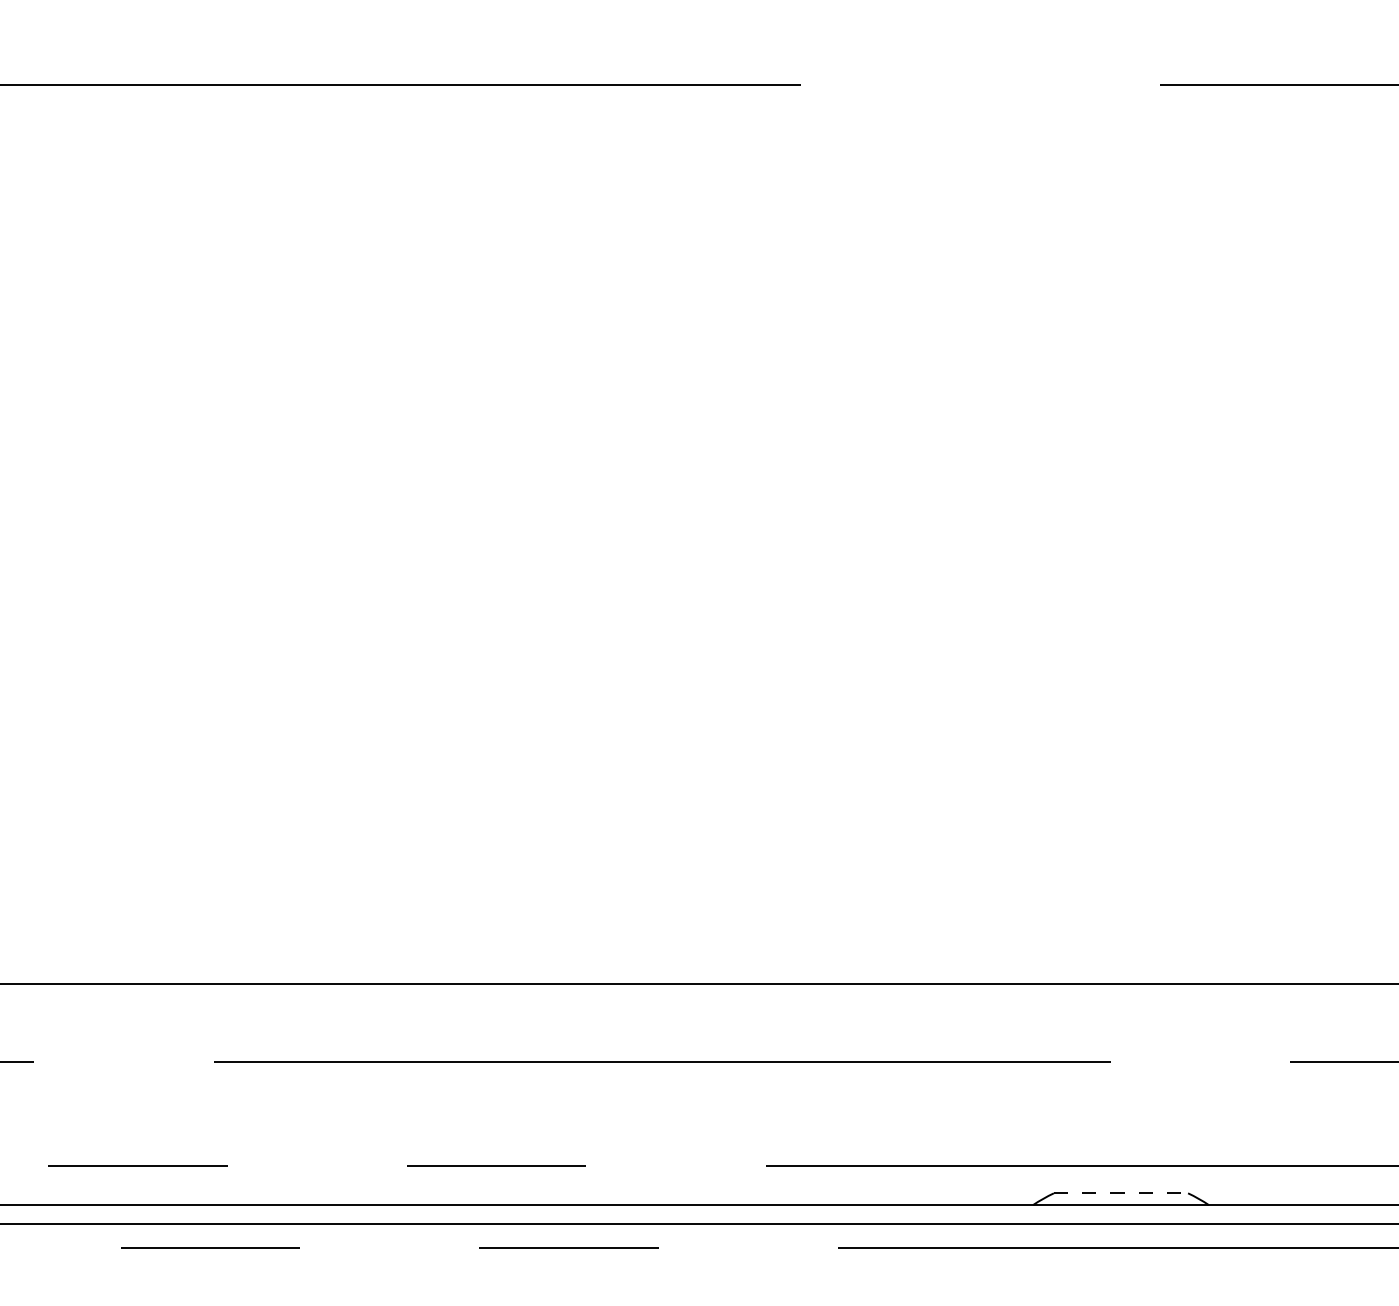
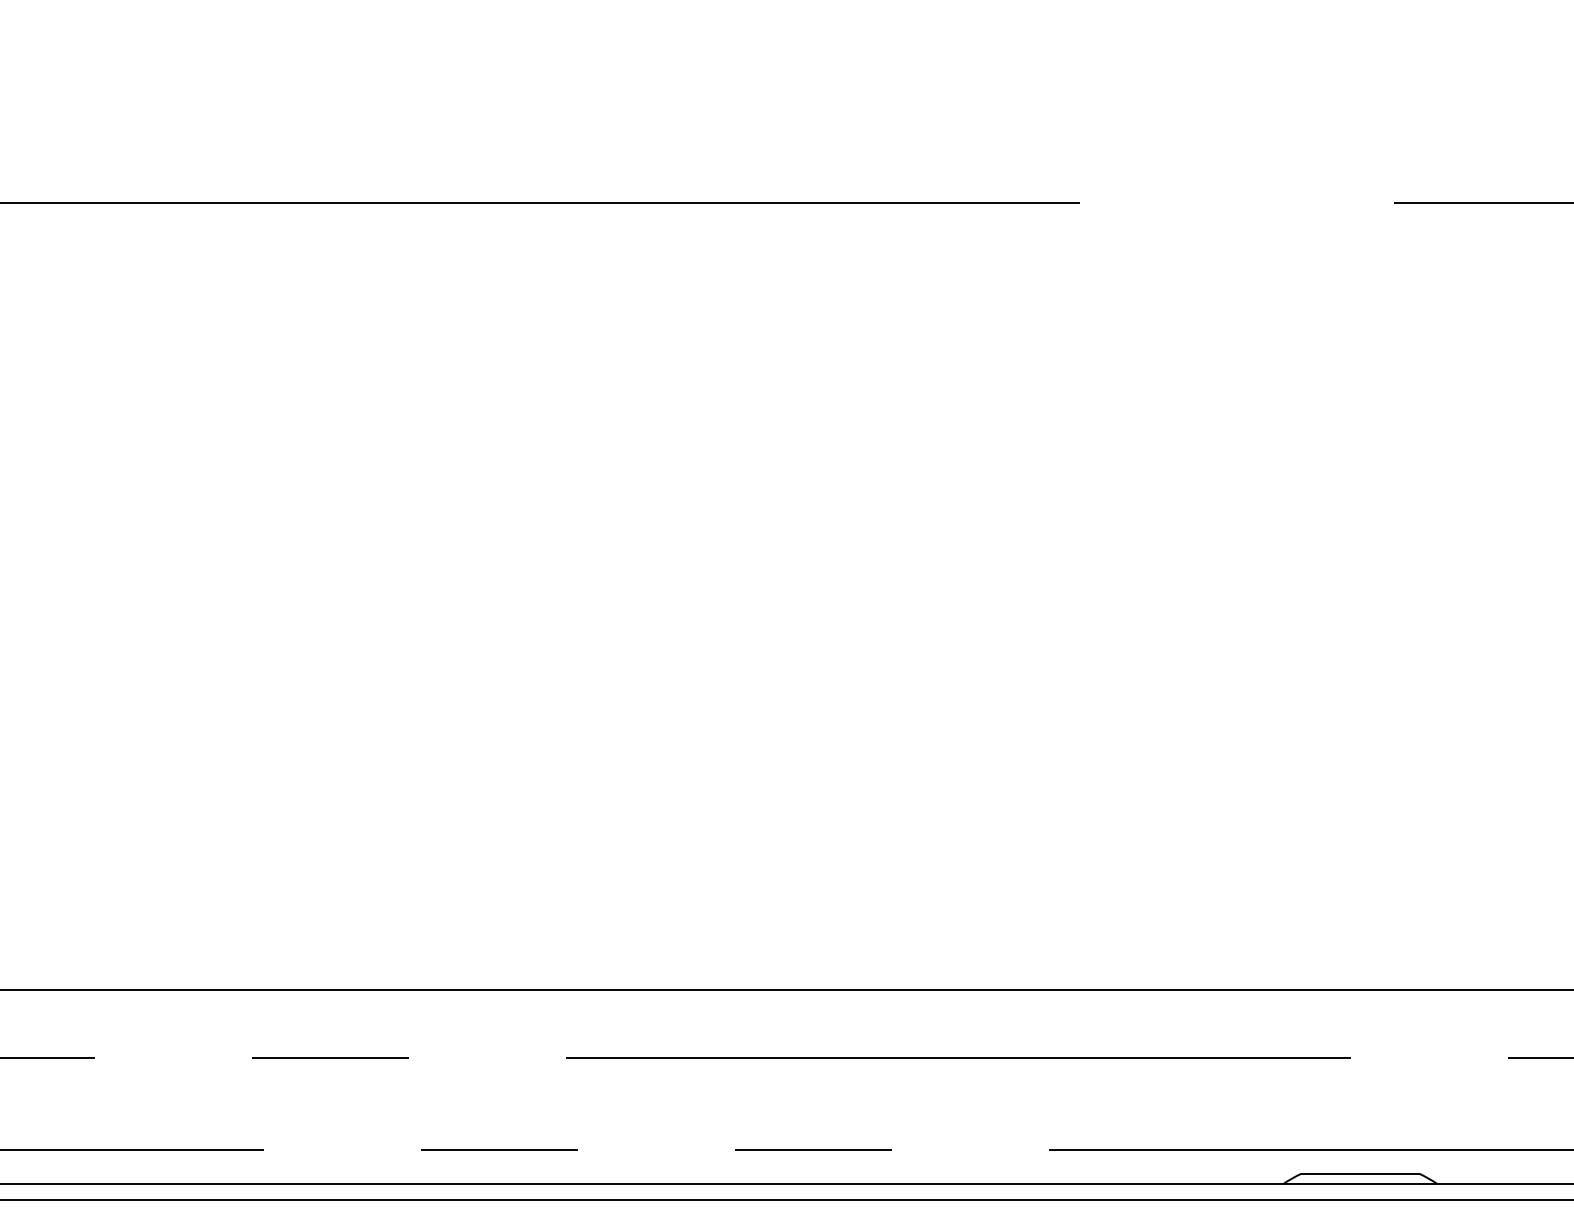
line: (1121, 1193) -> (1360, 1173), dashed -> solid

